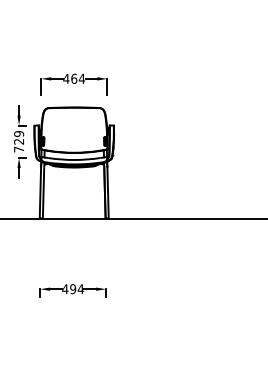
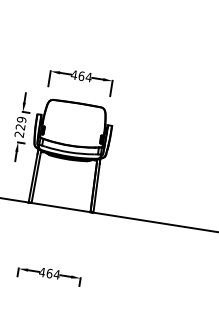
text: (18, 149) -> (18, 134), 729 -> 229
text: (73, 289) -> (49, 273), 494 -> 464

